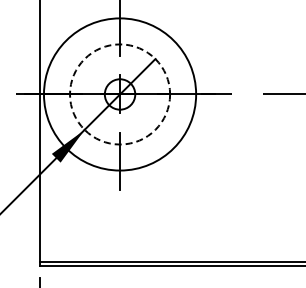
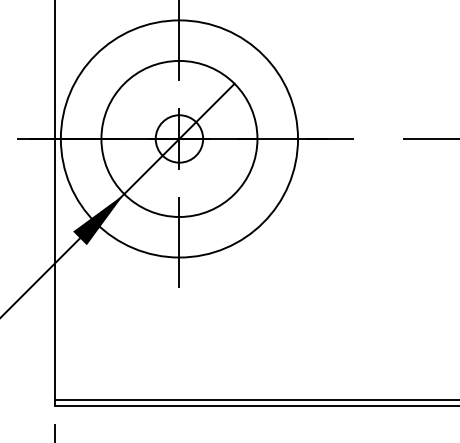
circle: (120, 94) -> (180, 138), dashed -> solid

